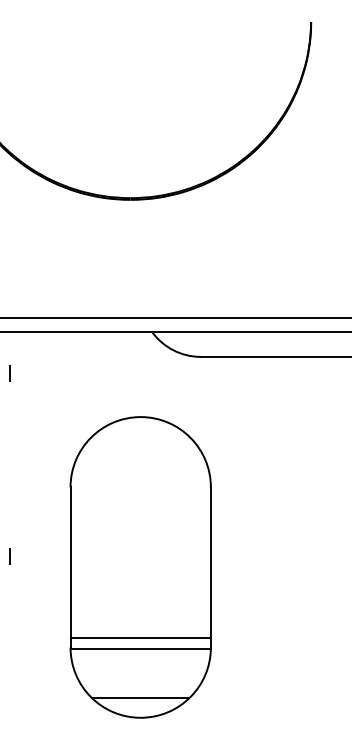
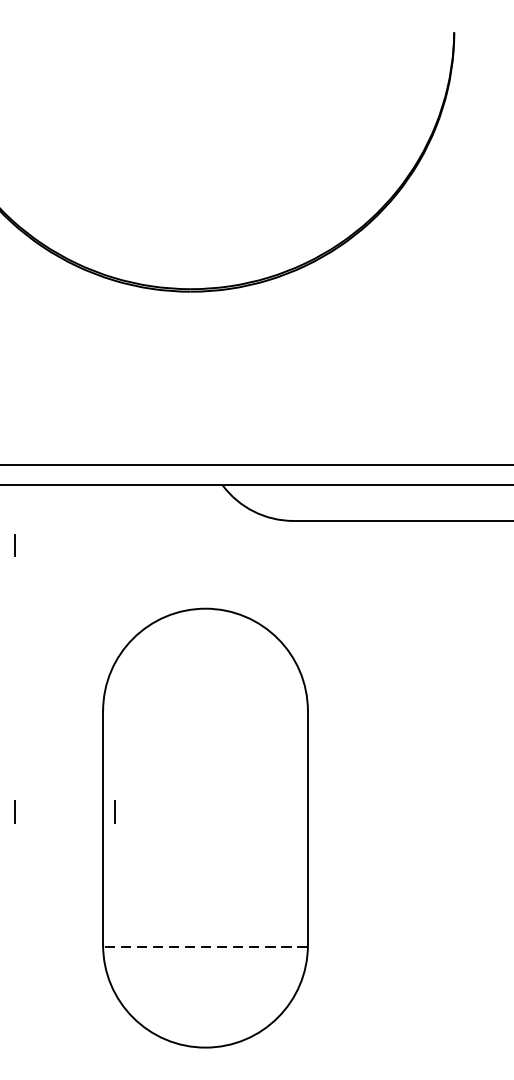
line: (77, 556) -> (113, 812), added
line: (140, 637) -> (205, 930), removed
line: (140, 649) -> (205, 947), solid -> dashed
line: (140, 697) -> (205, 1017), removed

